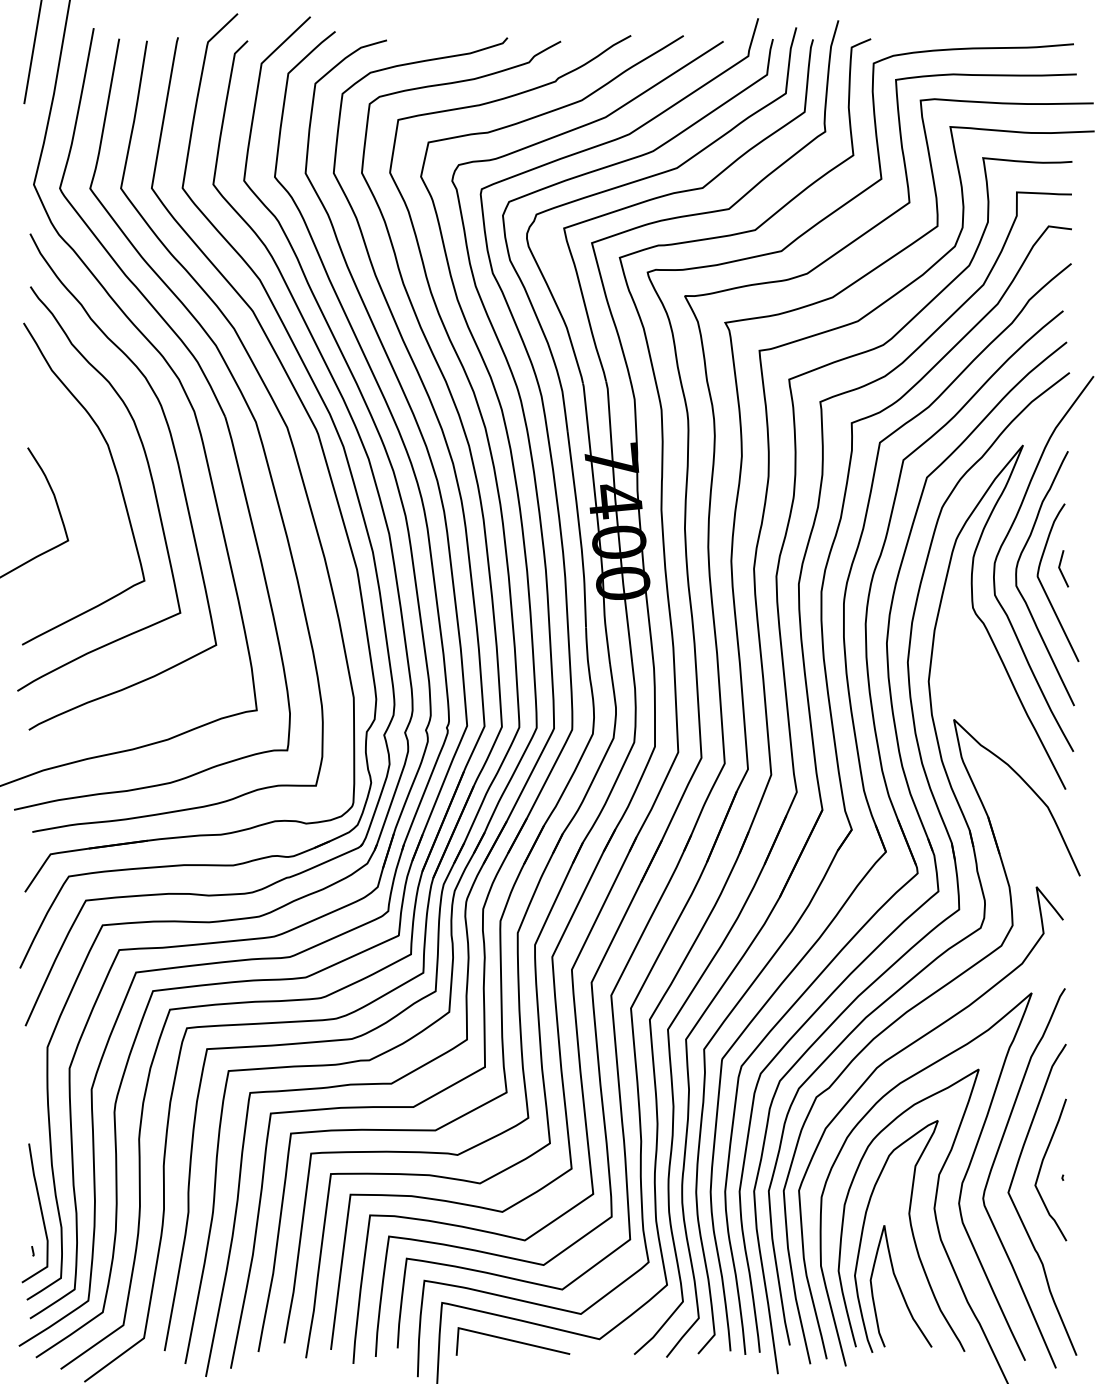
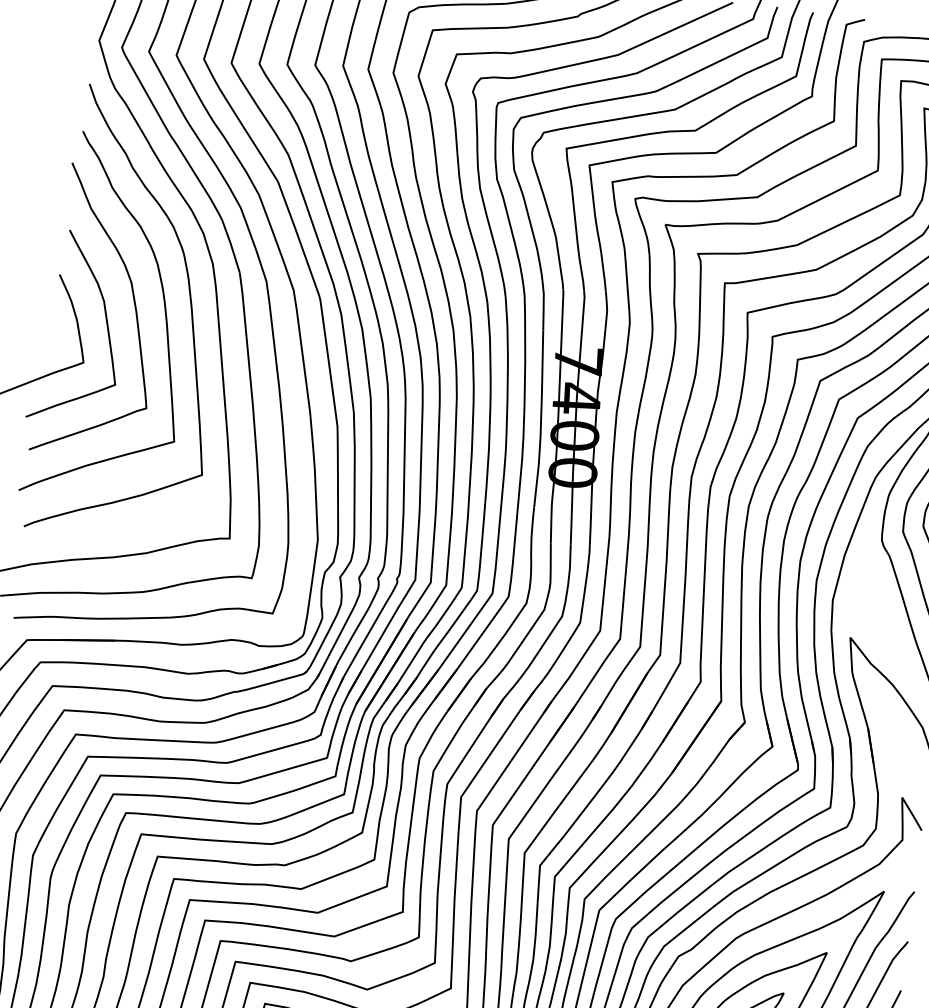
curve: (86, 493) -> (106, 322), added

